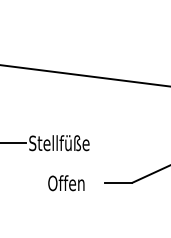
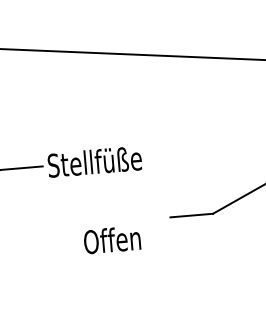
text: (66, 183) -> (112, 240), moved

